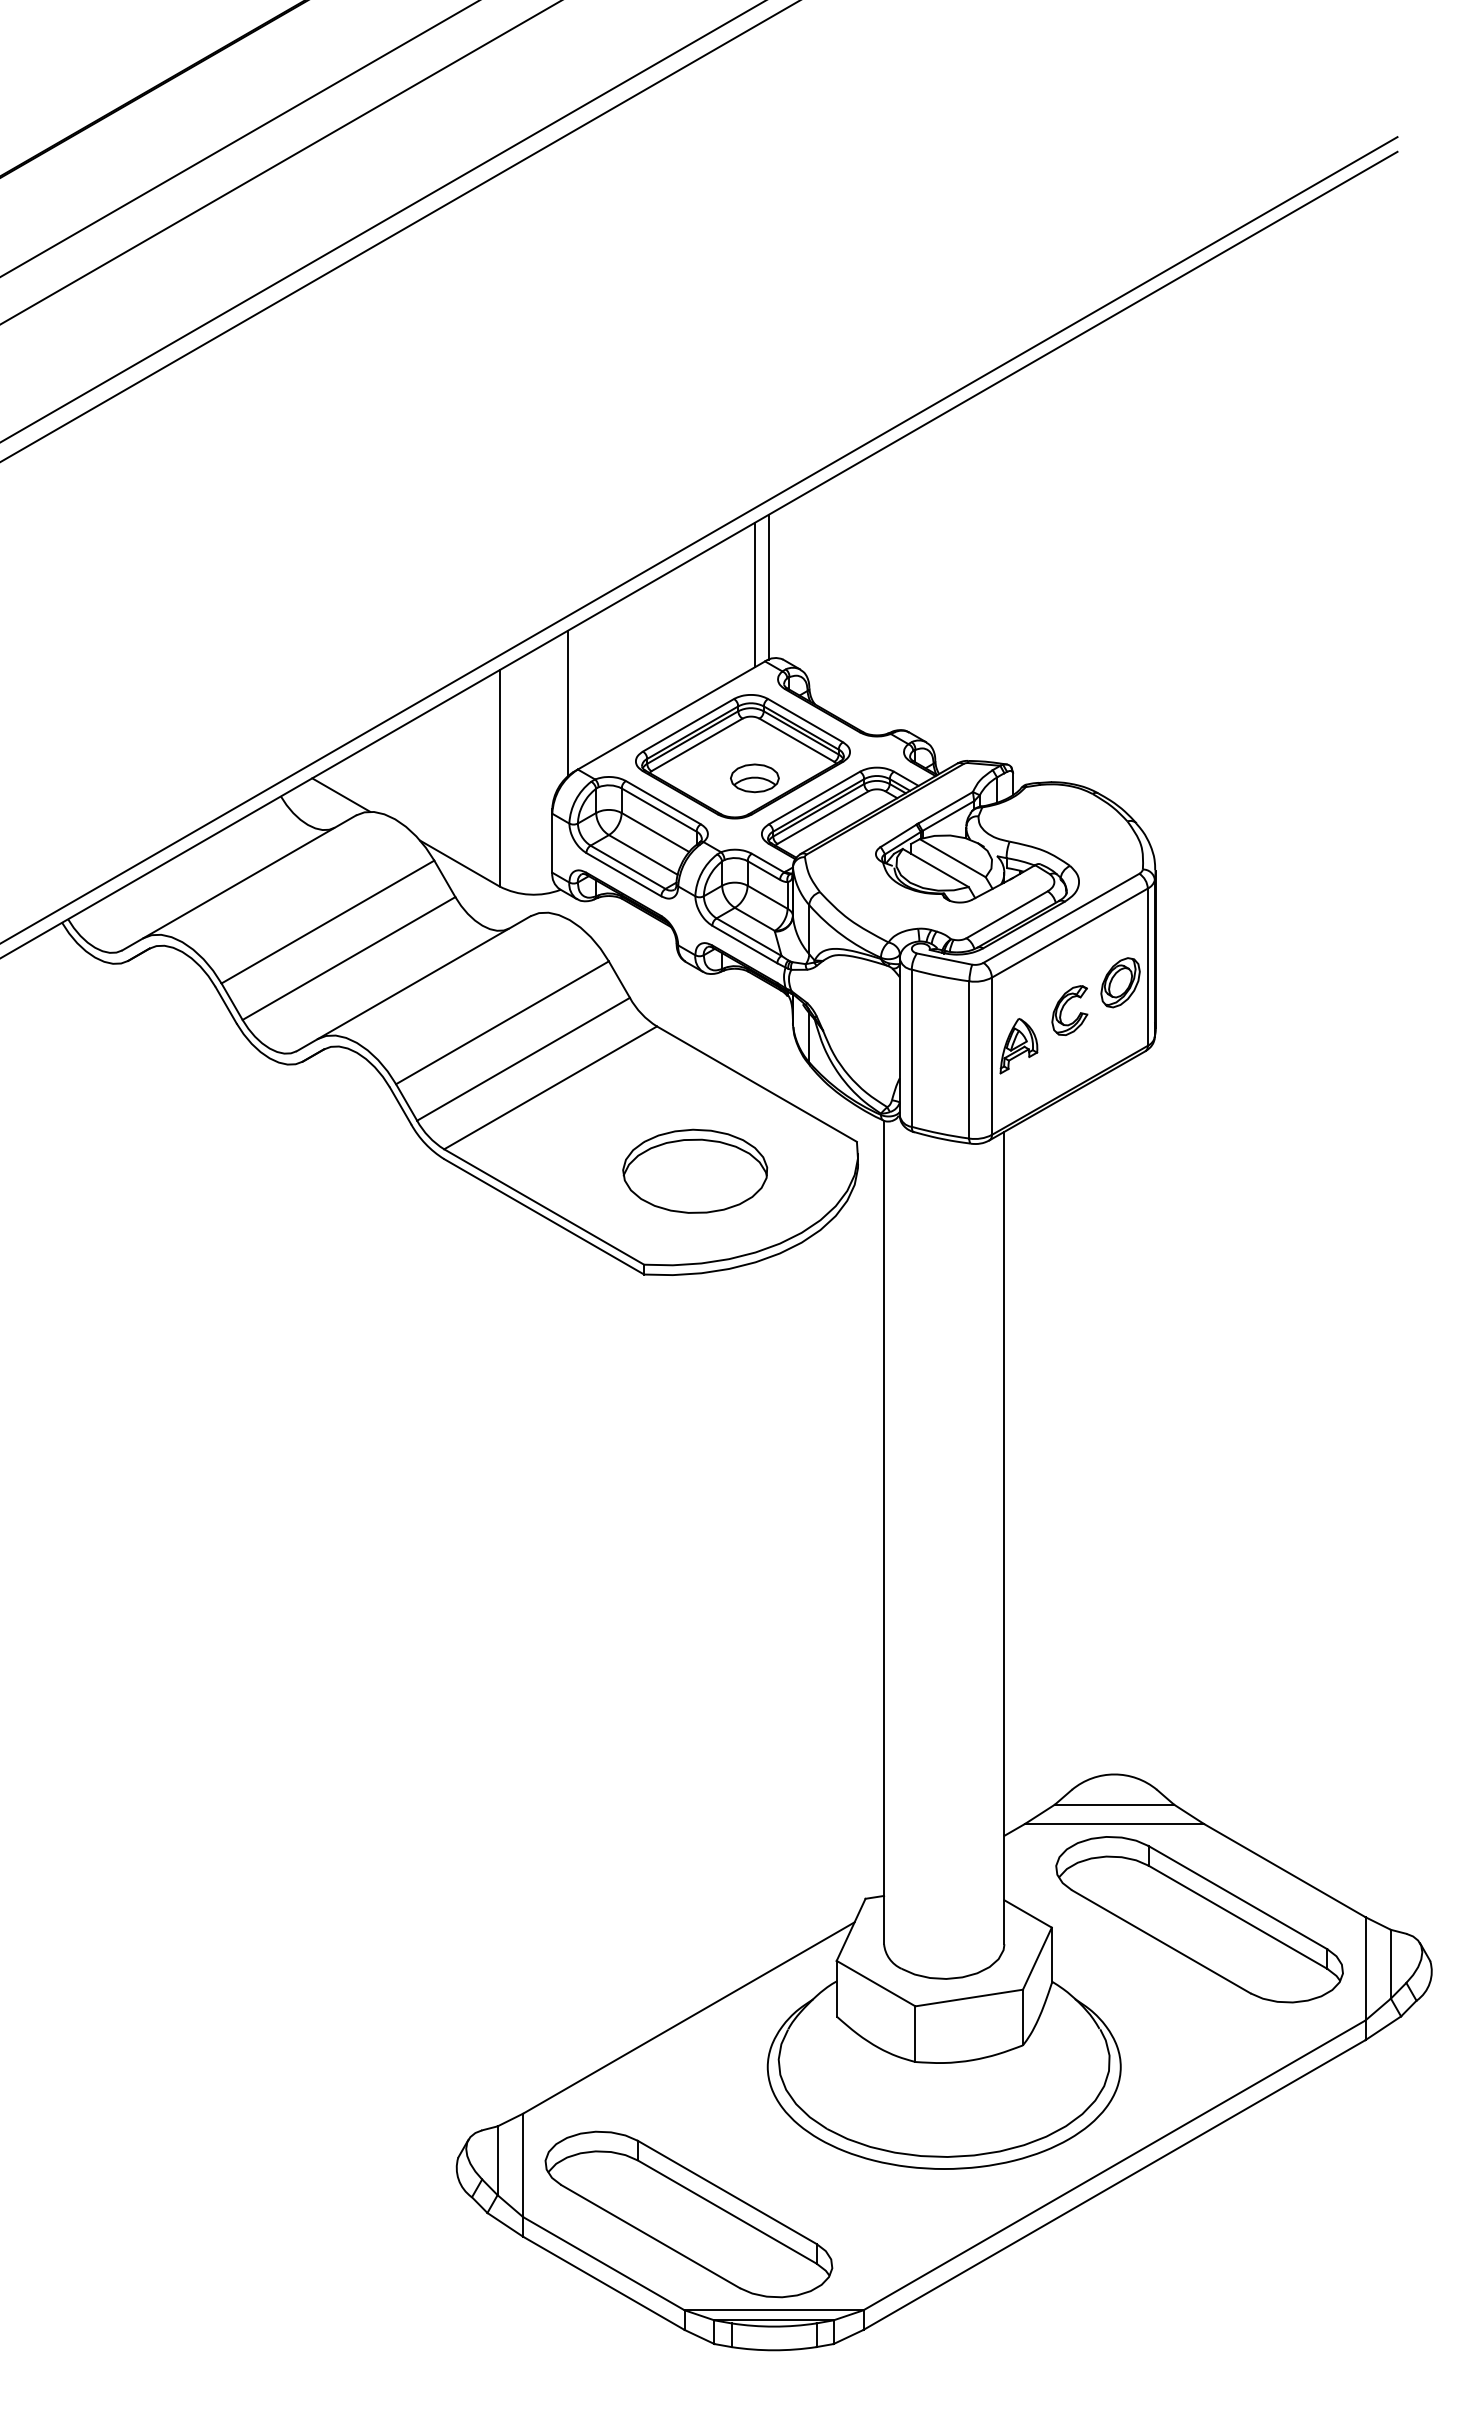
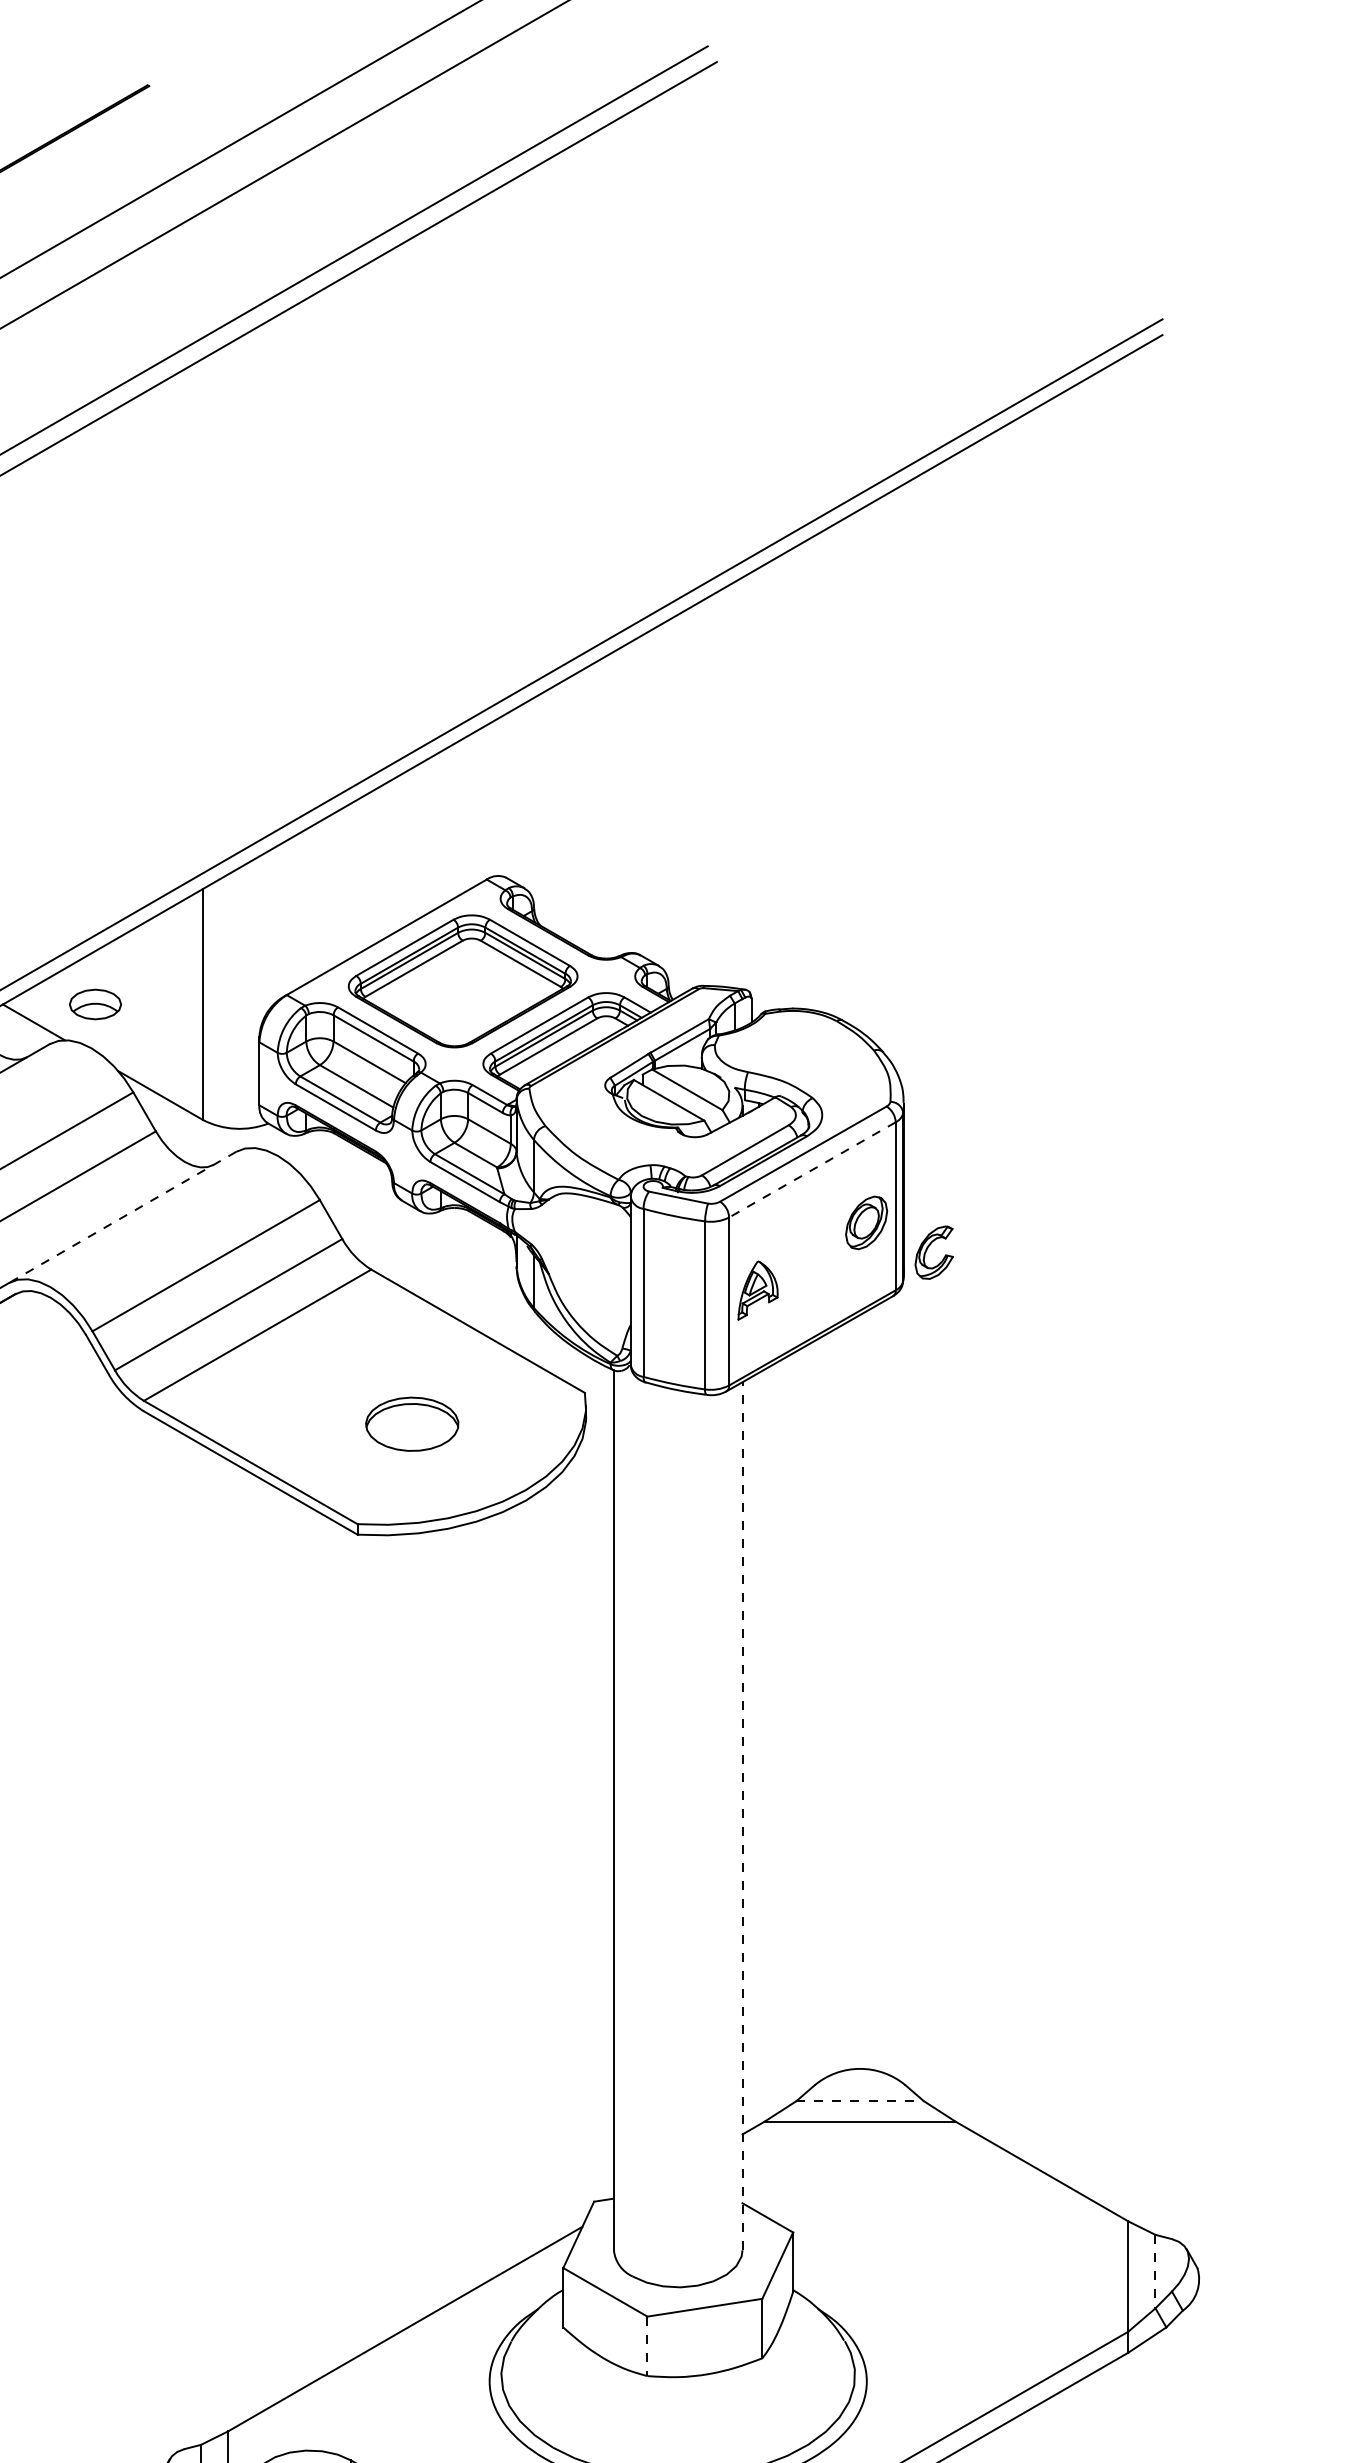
line: (769, 586) -> (491, 799), removed
line: (754, 594) -> (475, 808), removed
line: (567, 703) -> (275, 924), removed
part: (754, 778) -> (95, 1004), moved
line: (1069, 933) -> (812, 1170), solid -> dashed
line: (424, 977) -> (122, 1217), solid -> dashed
part: (1063, 1008) -> (927, 1250), moved
part: (695, 1170) -> (412, 1423), size x0.6
line: (1004, 1537) -> (742, 1815), solid -> dashed
line: (1114, 1804) -> (860, 2100), solid -> dashed
part: (1199, 1919) -> (950, 2223), removed
line: (1390, 1964) -> (1155, 2271), solid -> dashed
line: (915, 2034) -> (647, 2346), solid -> dashed

